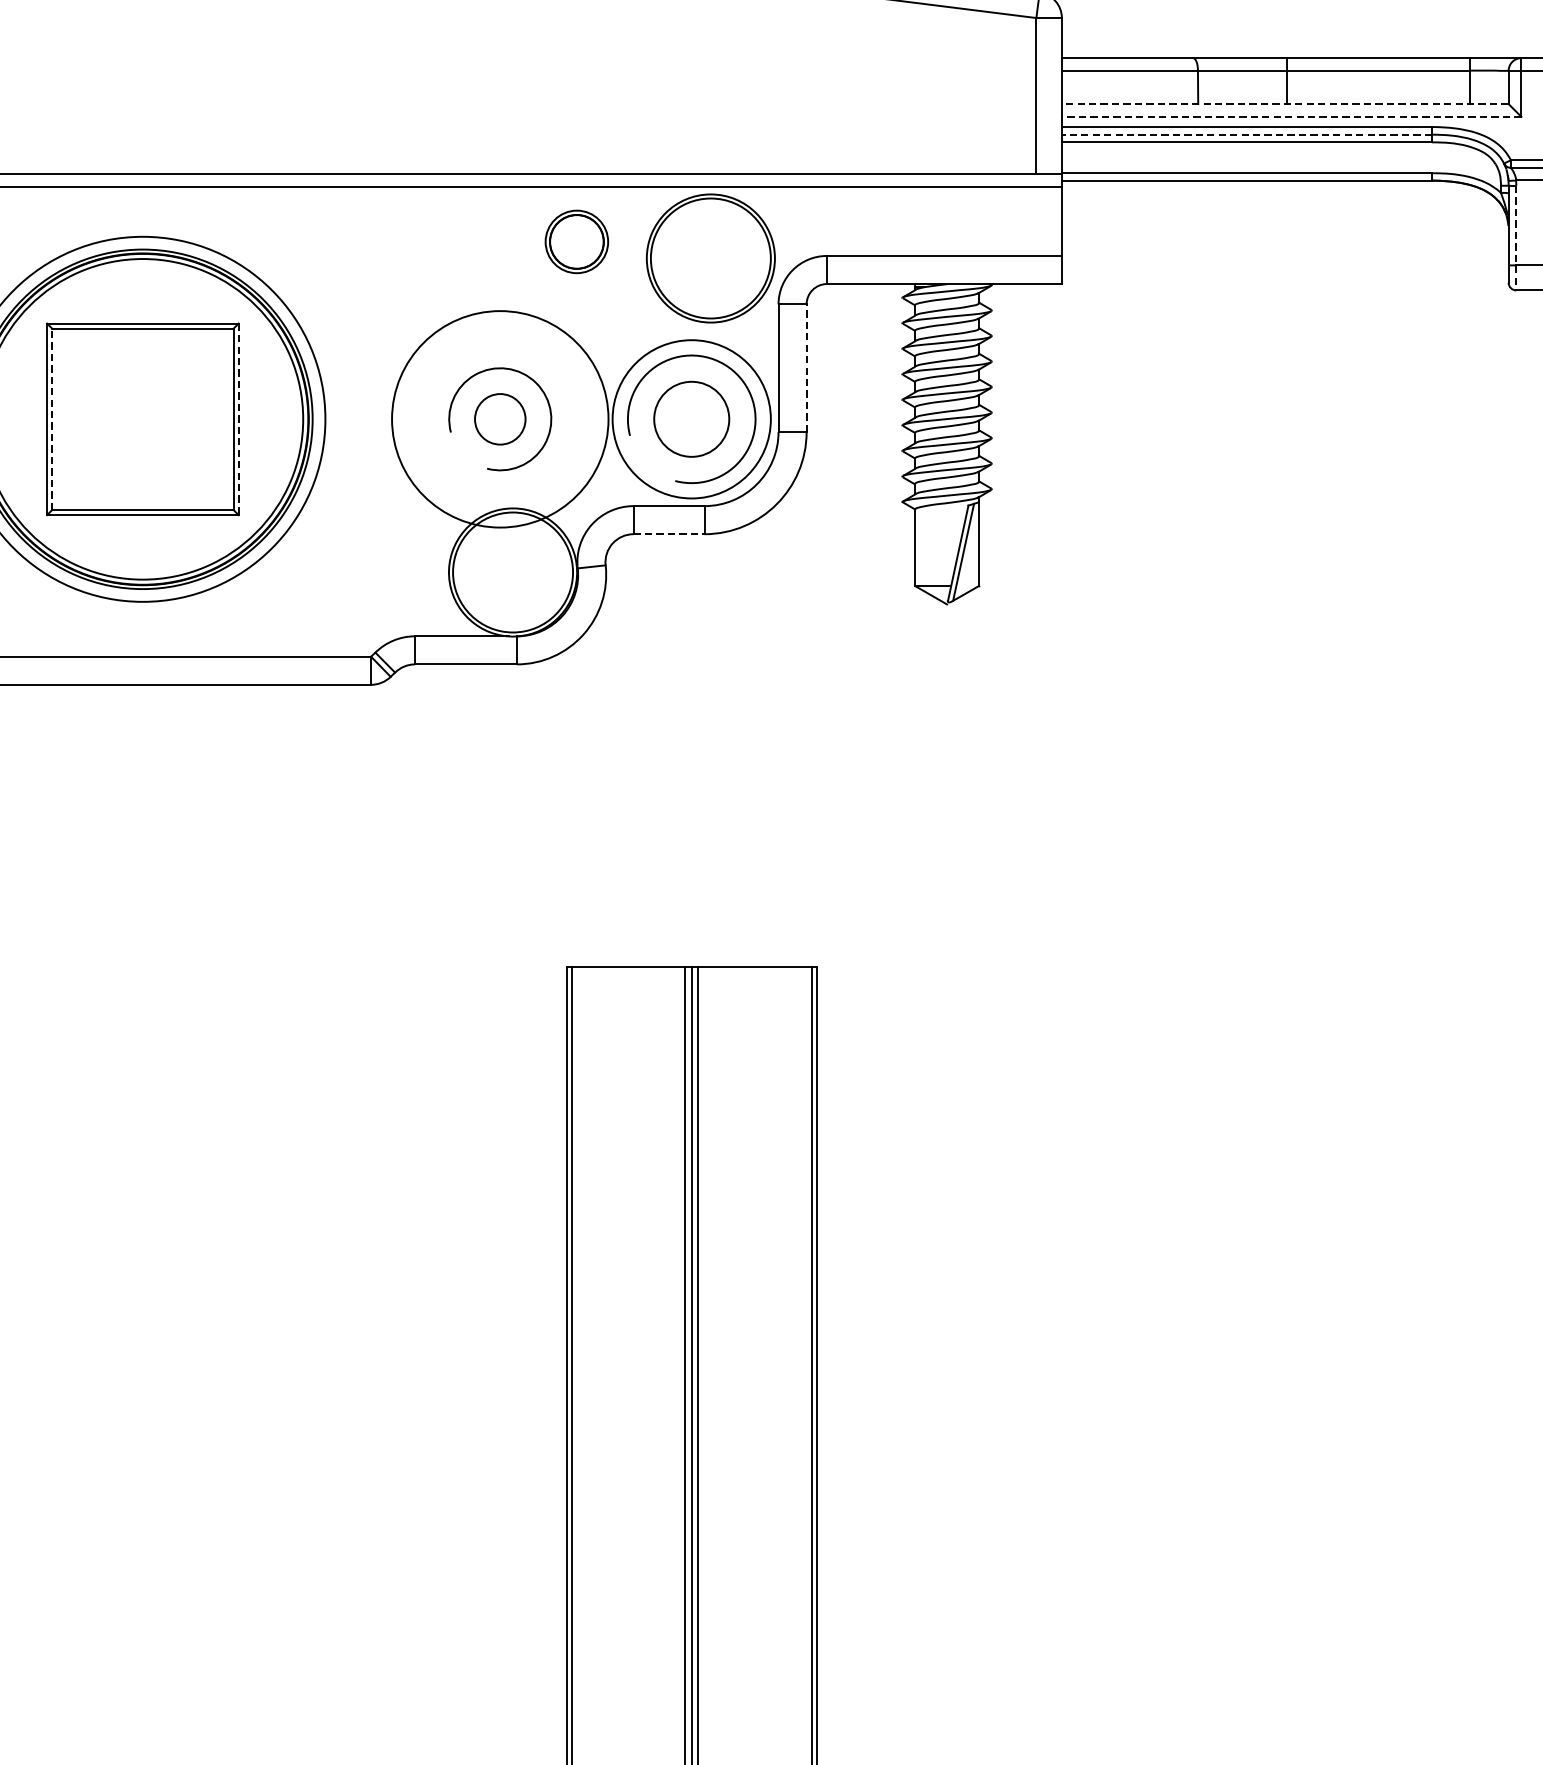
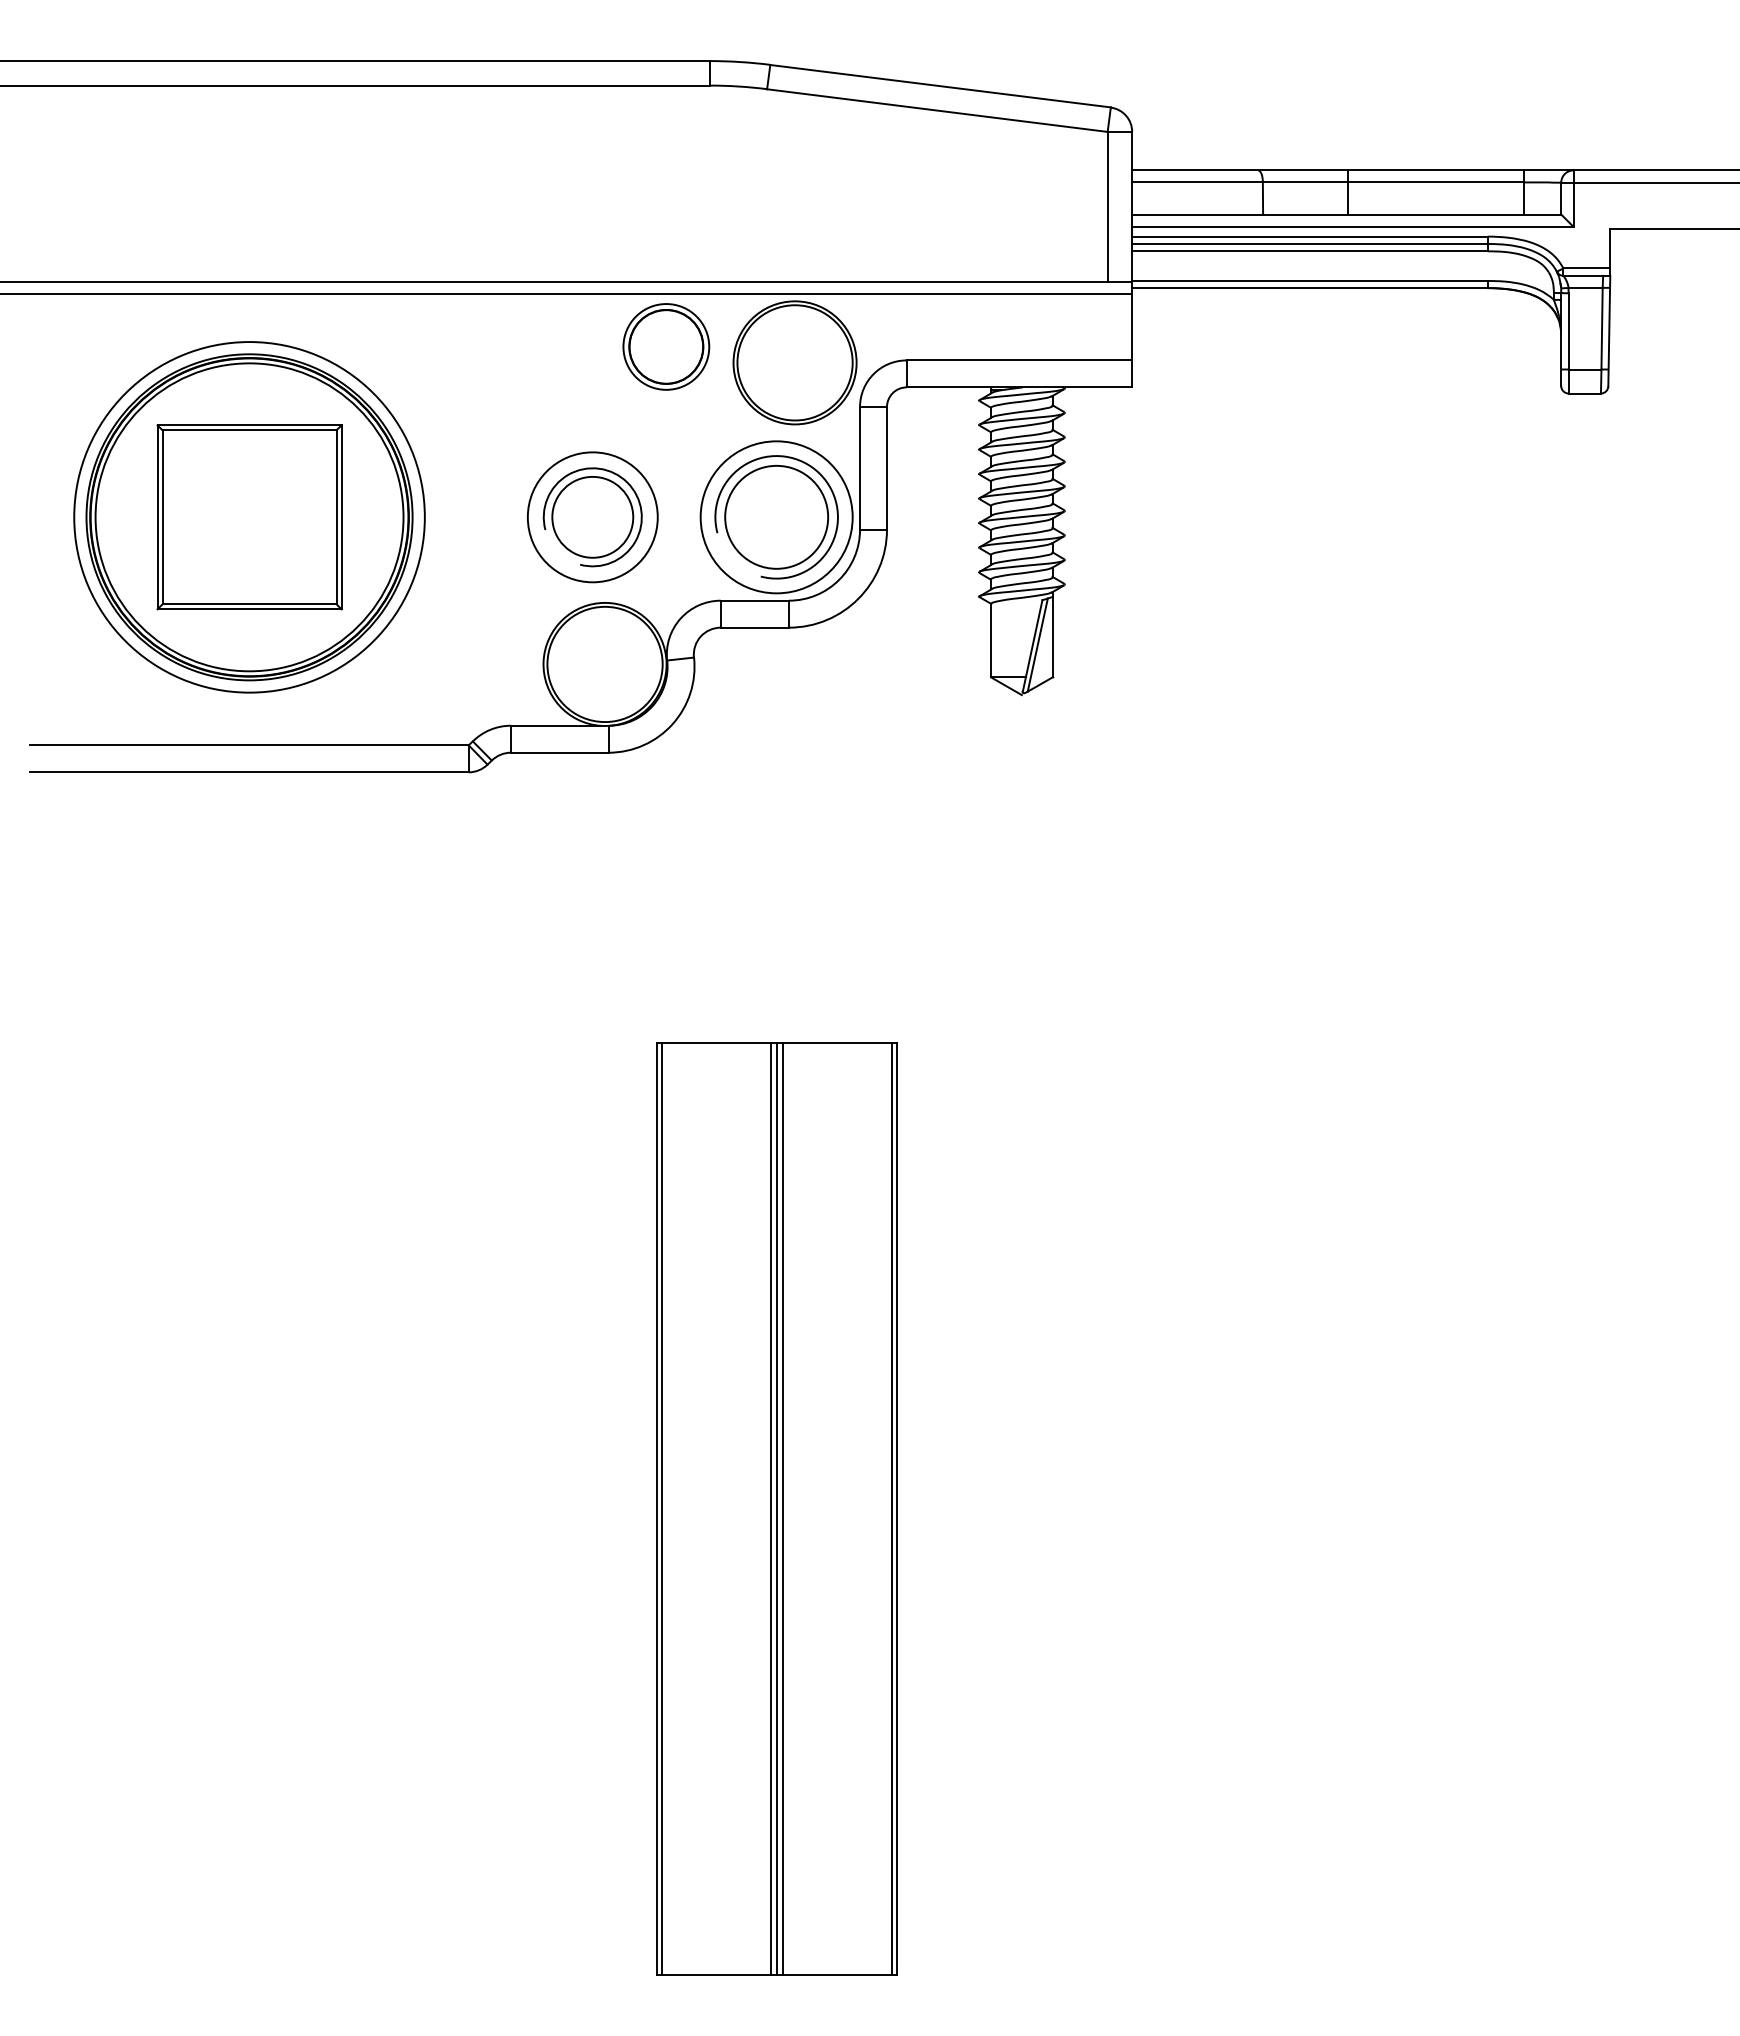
line: (1285, 104) -> (1346, 214), dashed -> solid
line: (1291, 116) -> (1352, 226), dashed -> solid
line: (1246, 134) -> (1309, 243), dashed -> solid
line: (1516, 238) -> (1568, 343), dashed -> solid
part: (577, 241) -> (666, 346), size x1.43
line: (807, 367) -> (887, 467), dashed -> solid
line: (52, 418) -> (162, 516), dashed -> solid
circle: (499, 418) -> (592, 516), size x1.67
circle: (691, 418) -> (776, 516), size x1.43
line: (238, 419) -> (341, 517), dashed -> solid
circle: (499, 419) -> (592, 517), size x0.62
line: (669, 534) -> (755, 627), dashed -> solid

